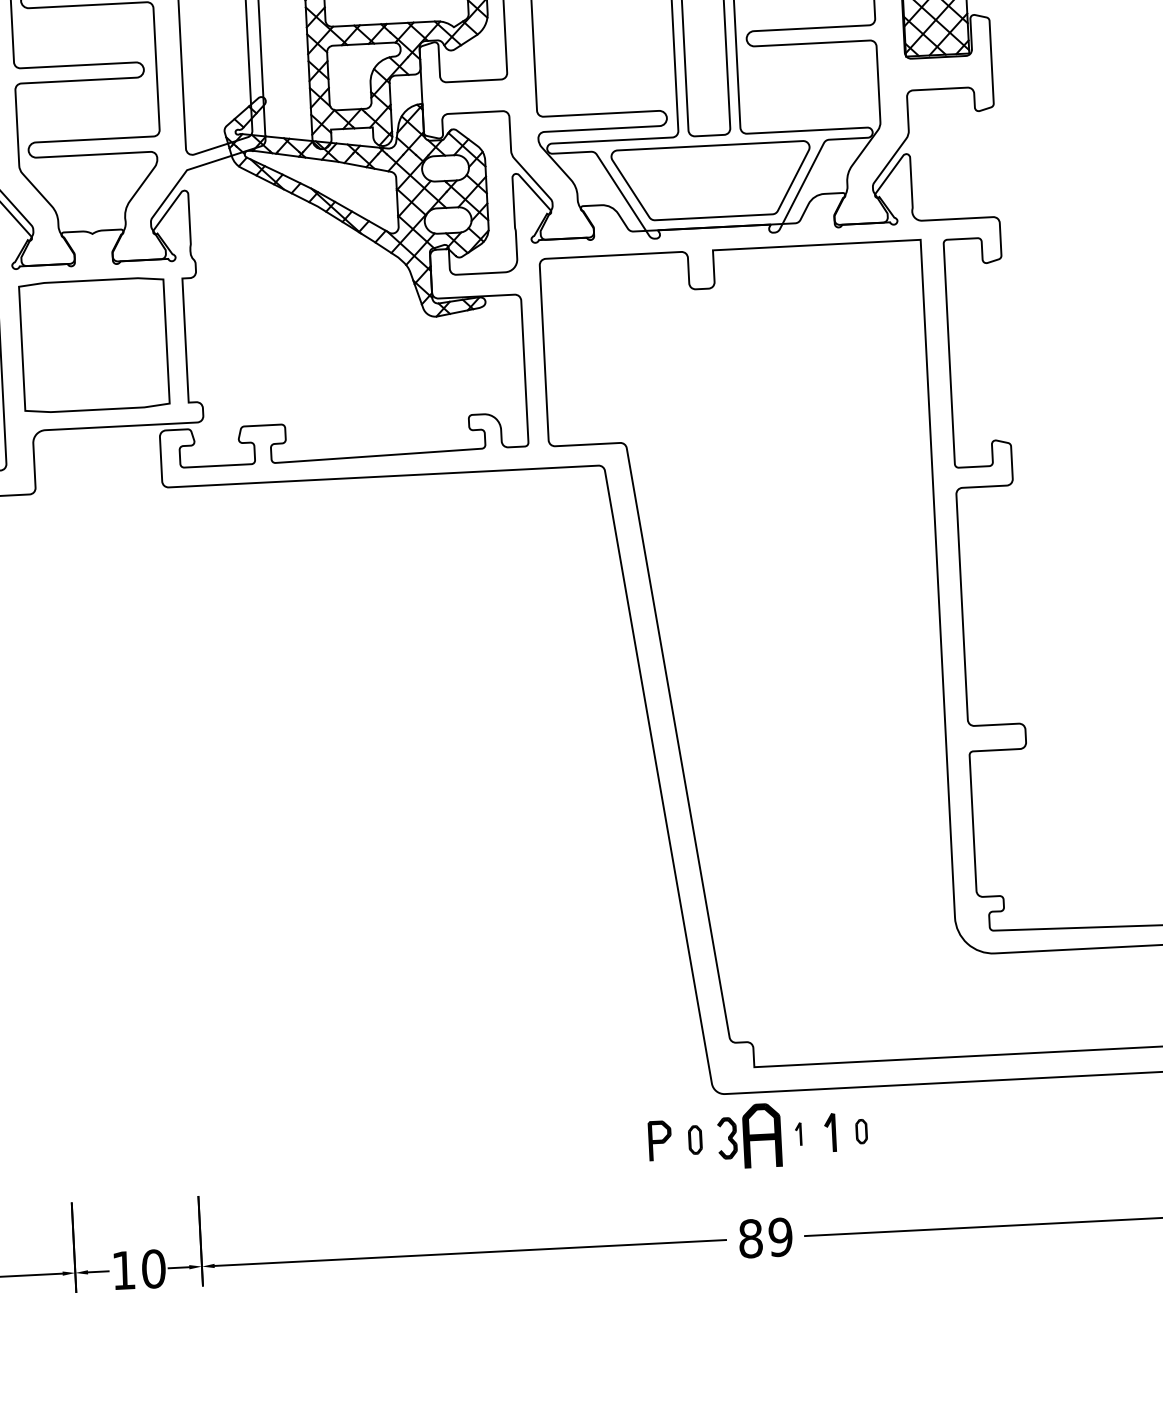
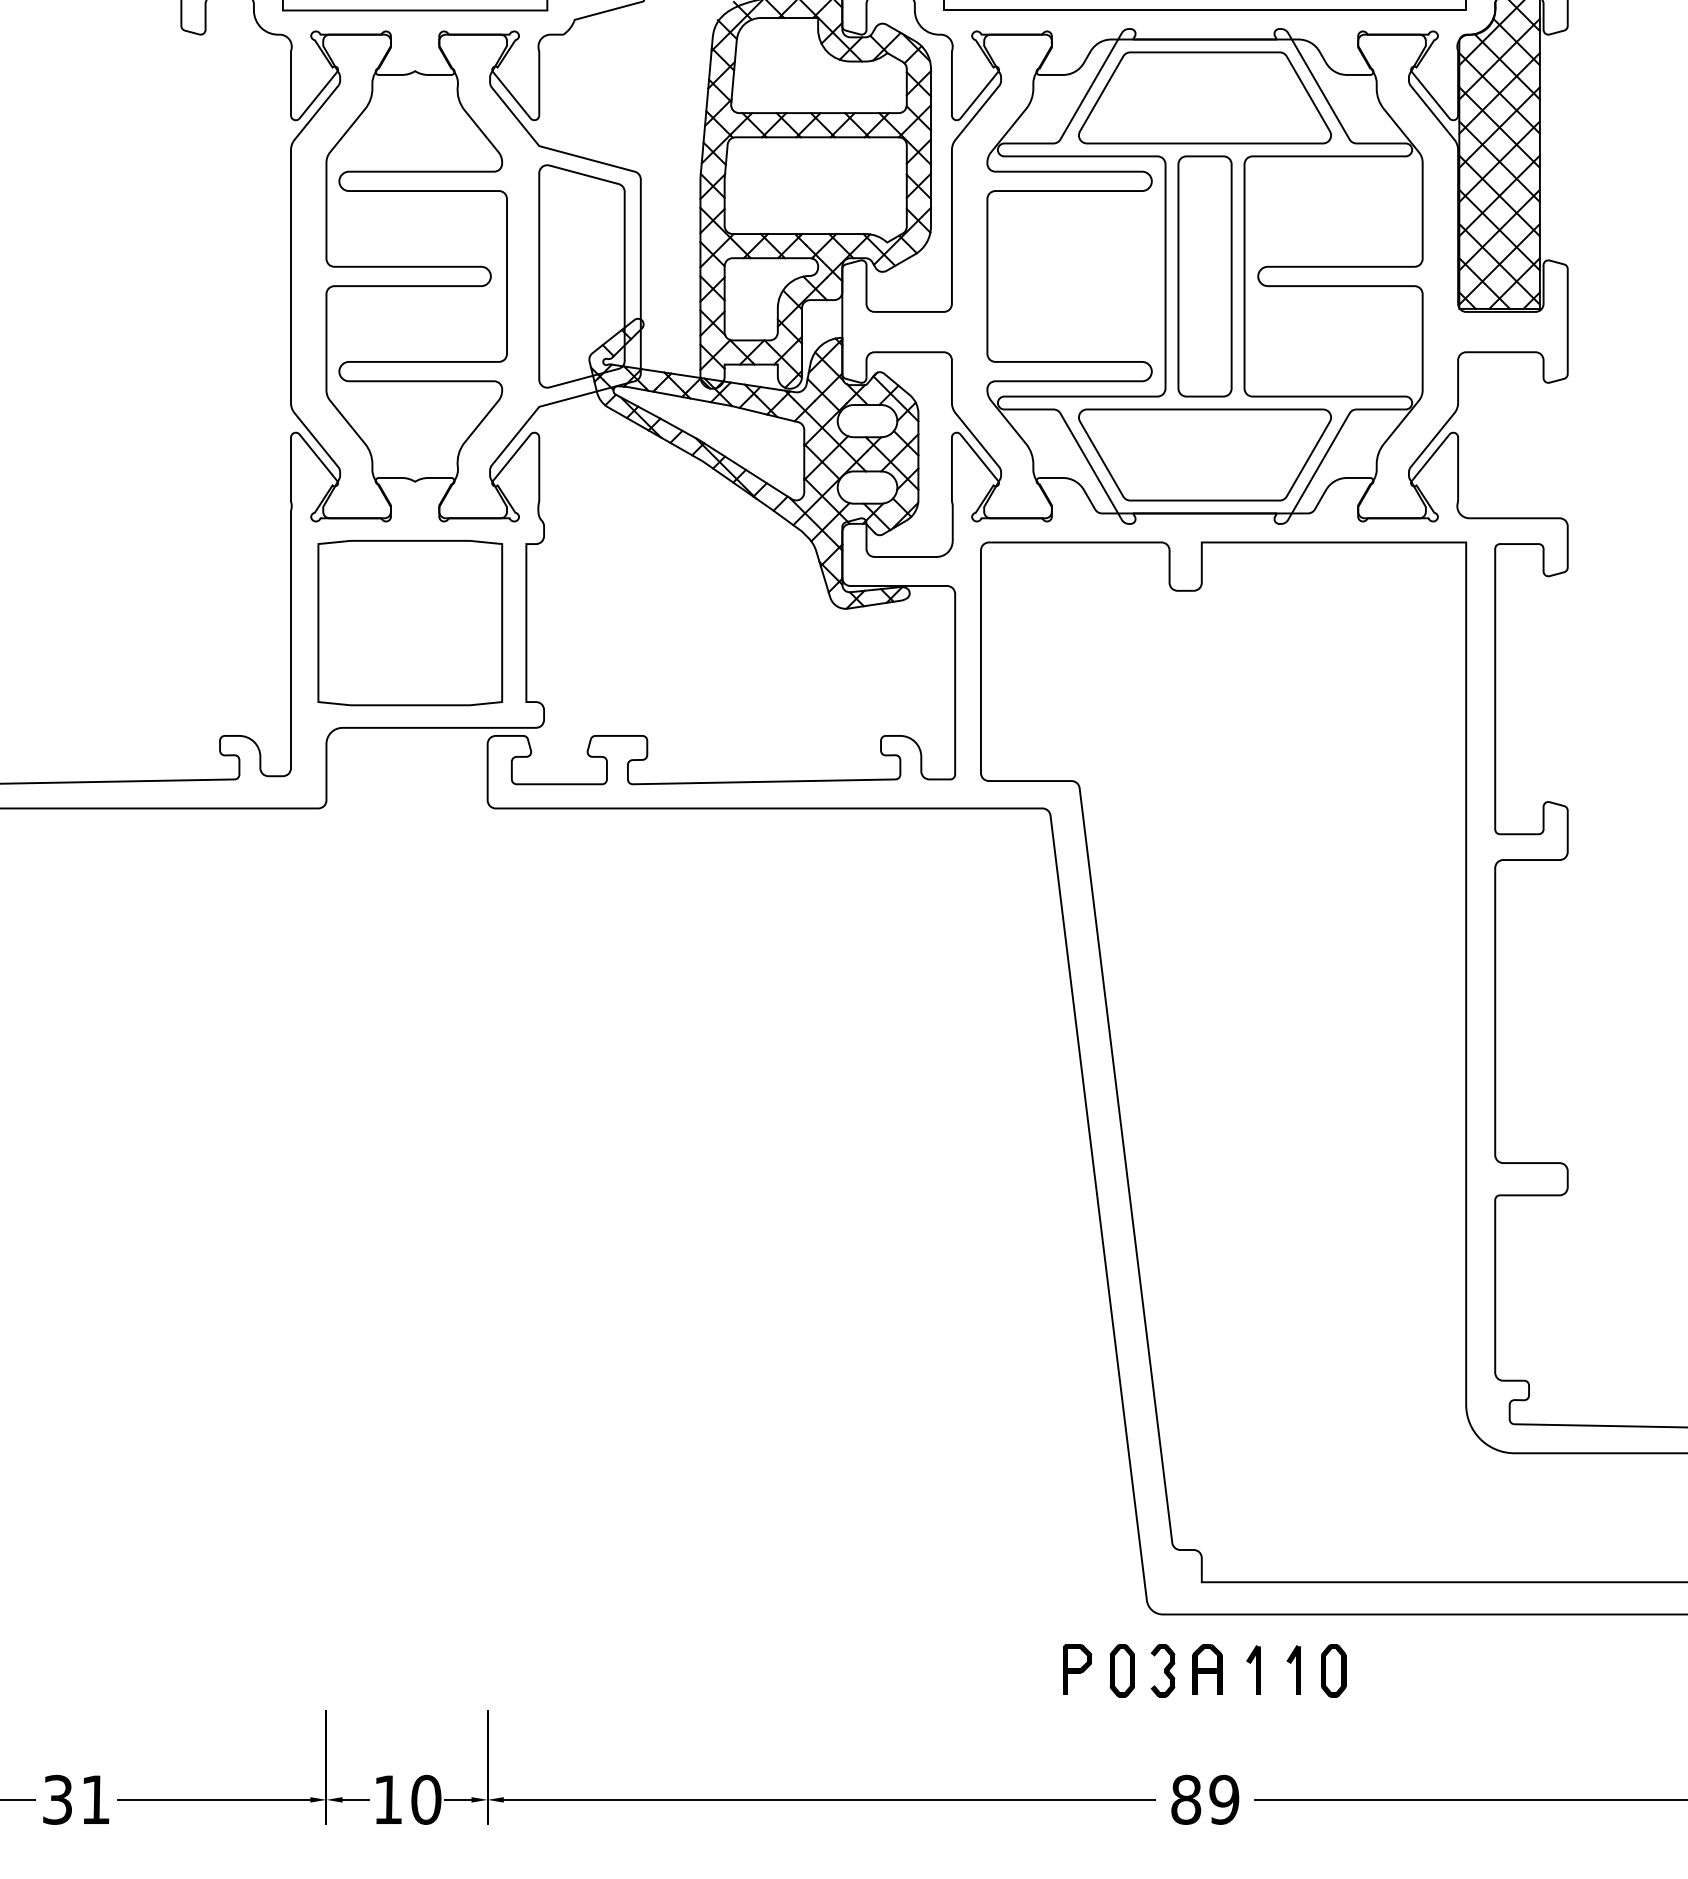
part: (861, 1131) -> (1333, 1670), size x1.67
part: (798, 1133) -> (1253, 1669), size x1.67
part: (762, 1135) -> (1207, 1669), size x0.62
part: (694, 1139) -> (1121, 1670), size x1.43

